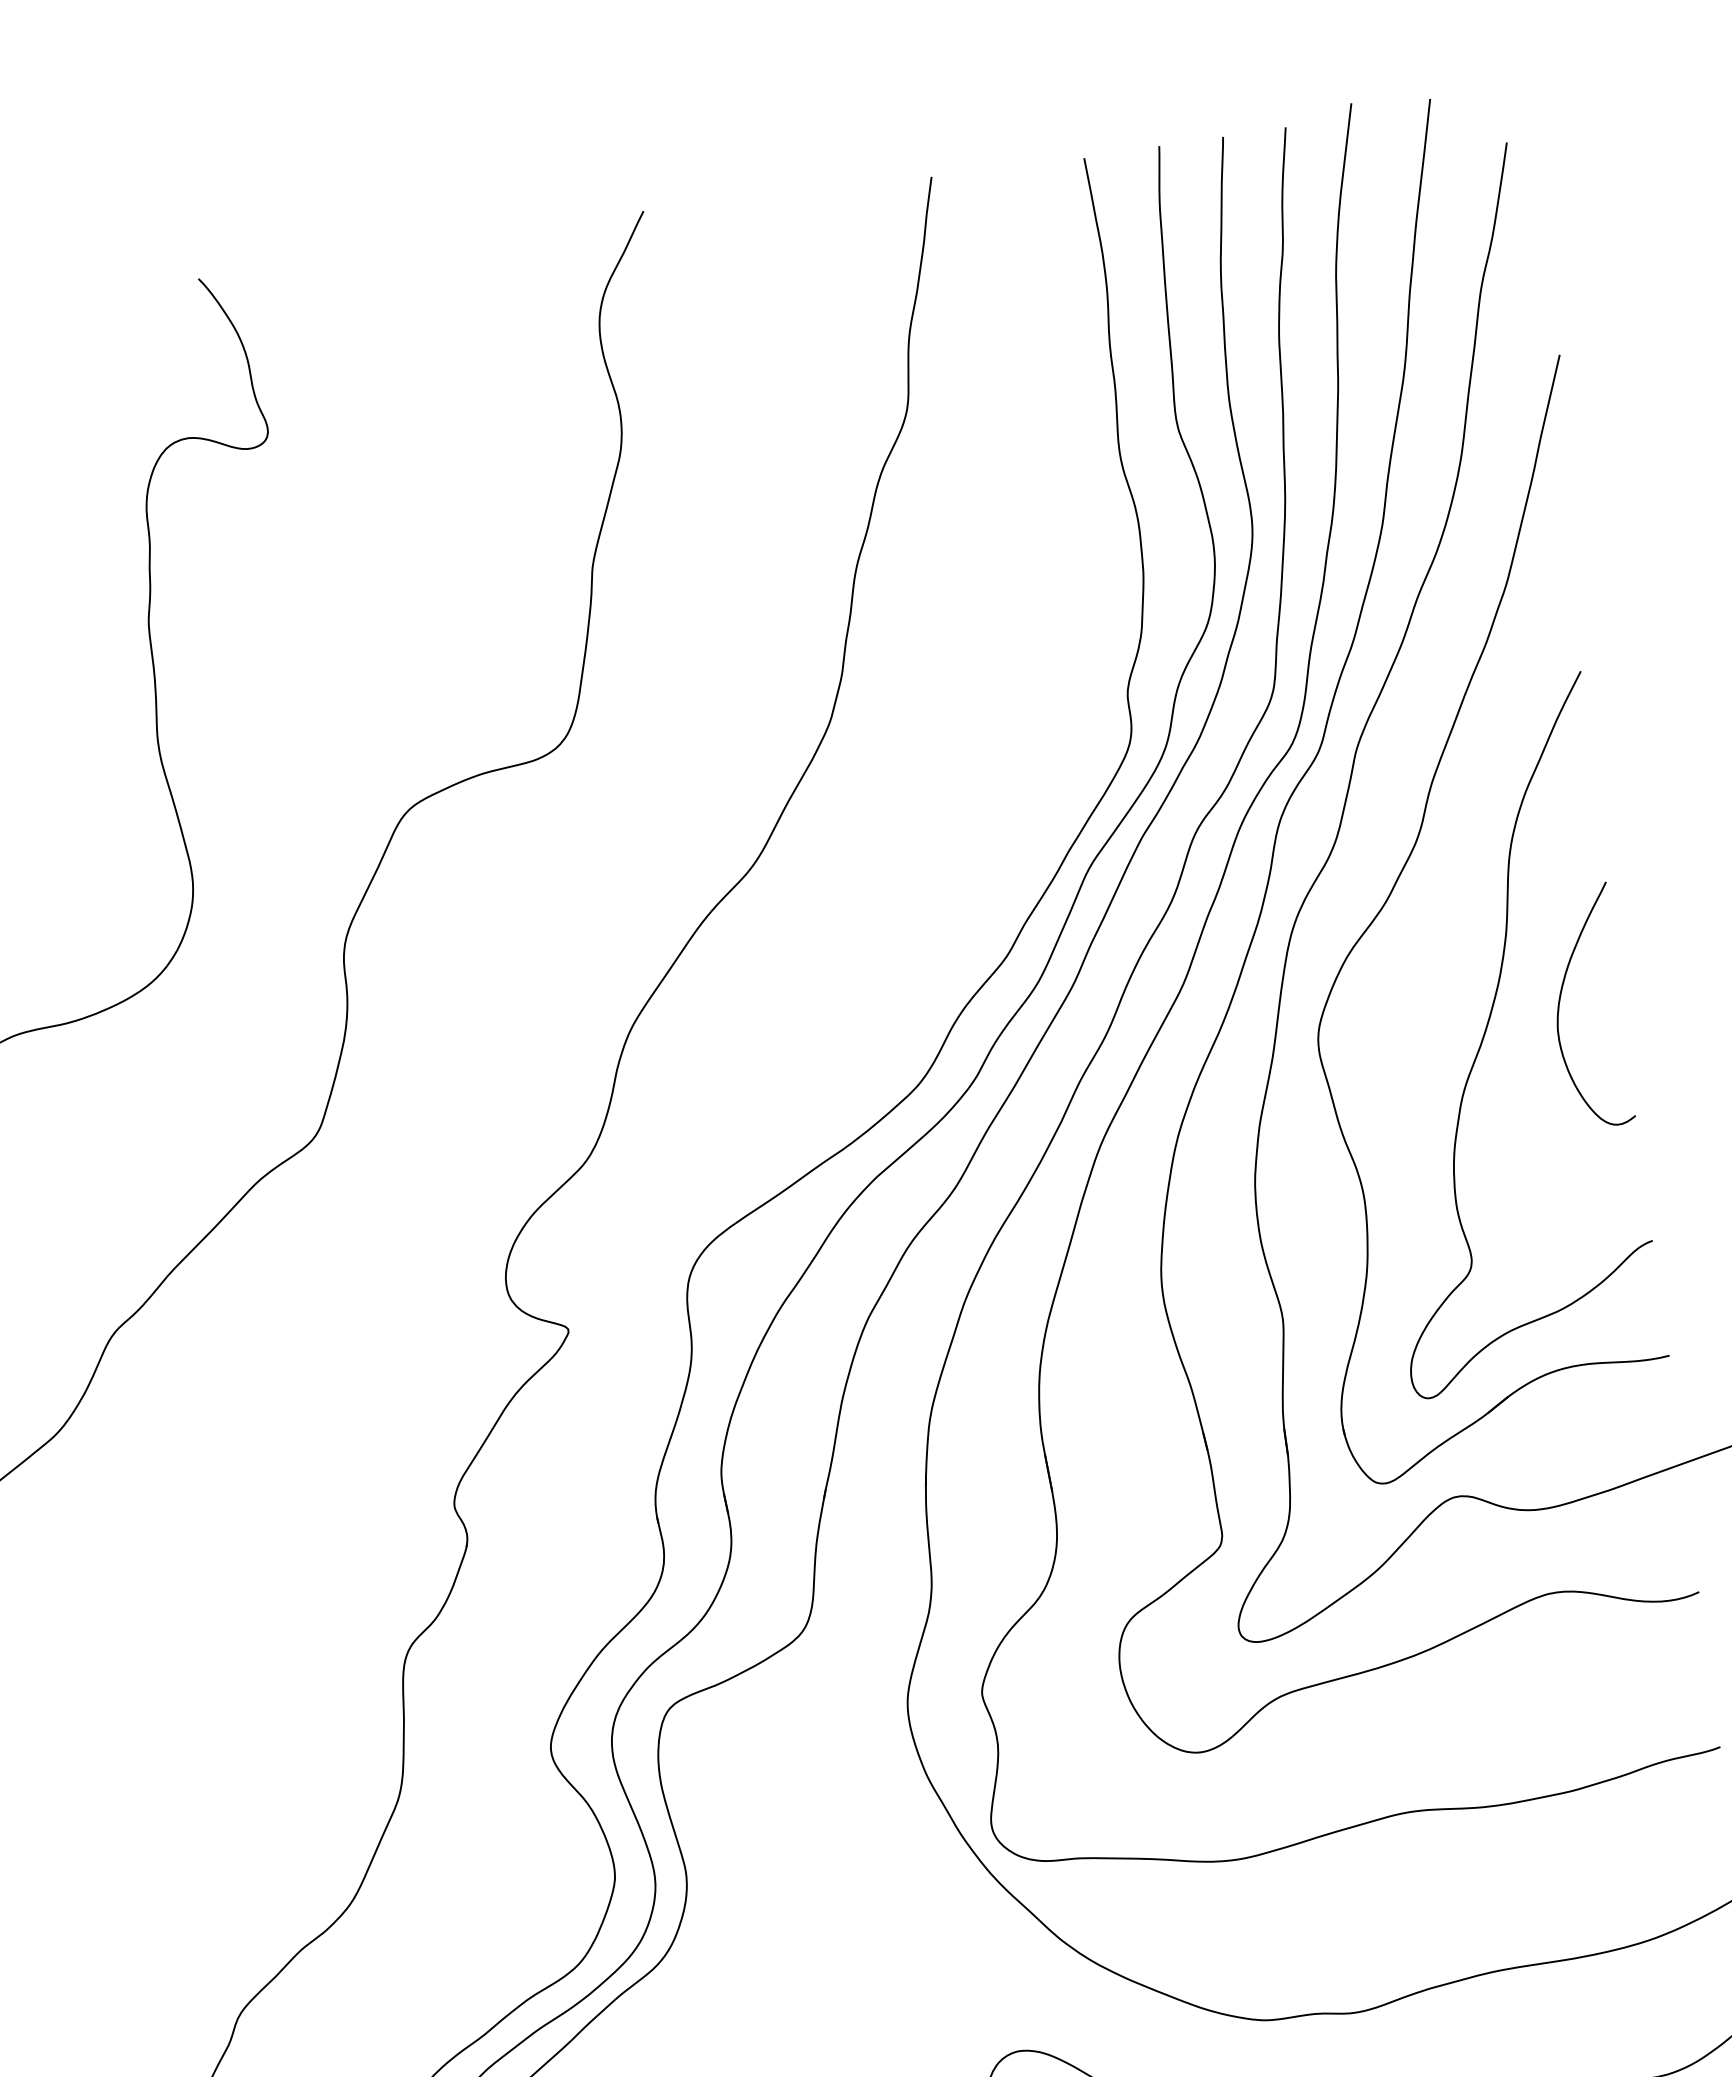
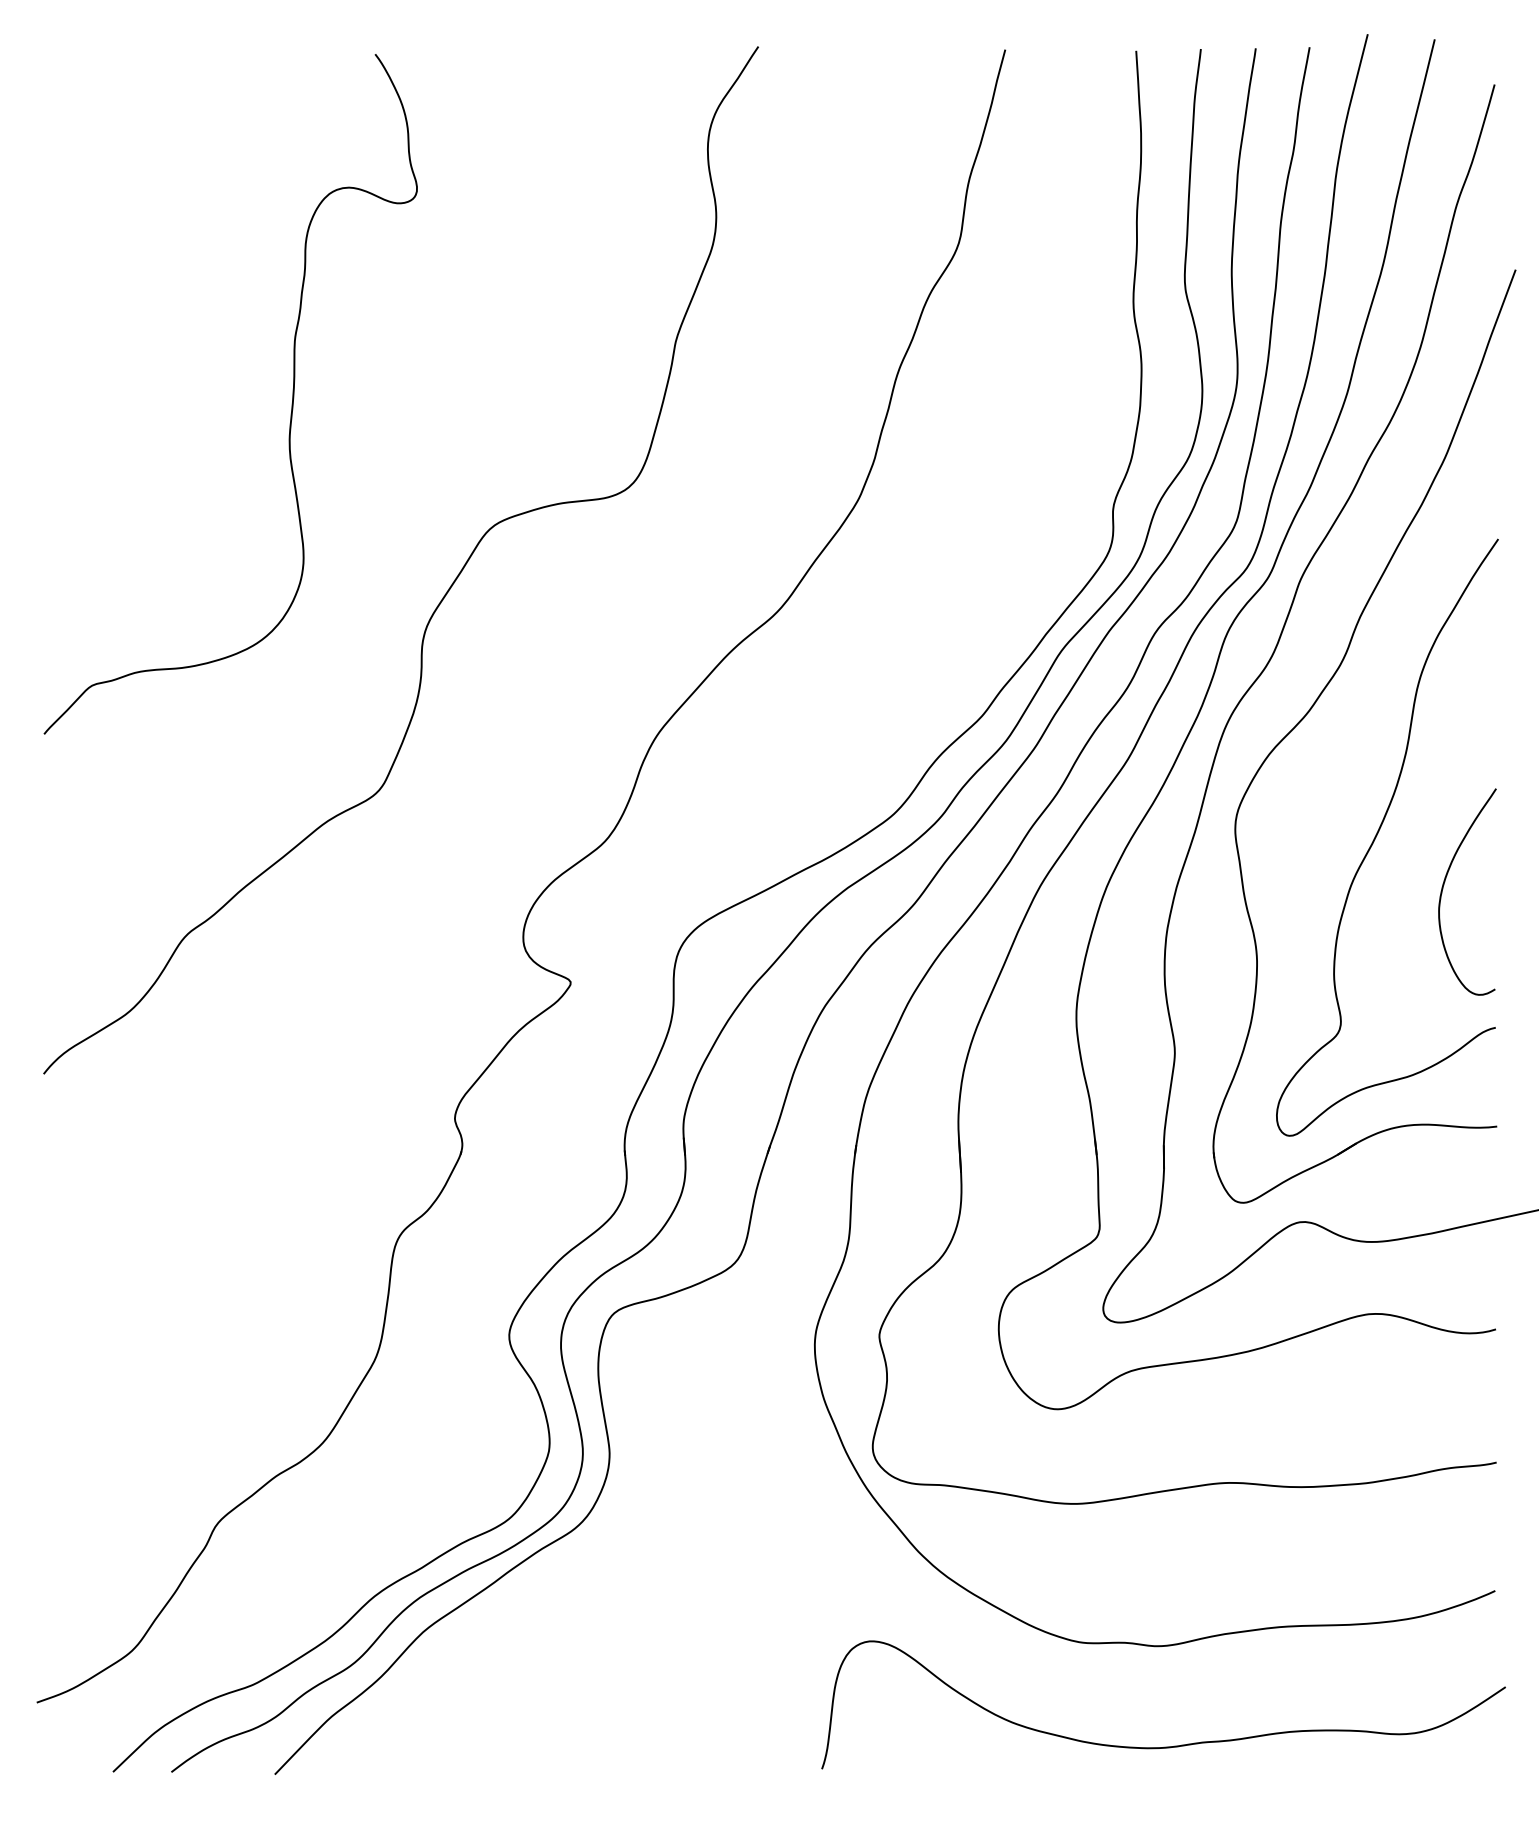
curve: (1560, 1002) -> (1444, 885), moved

